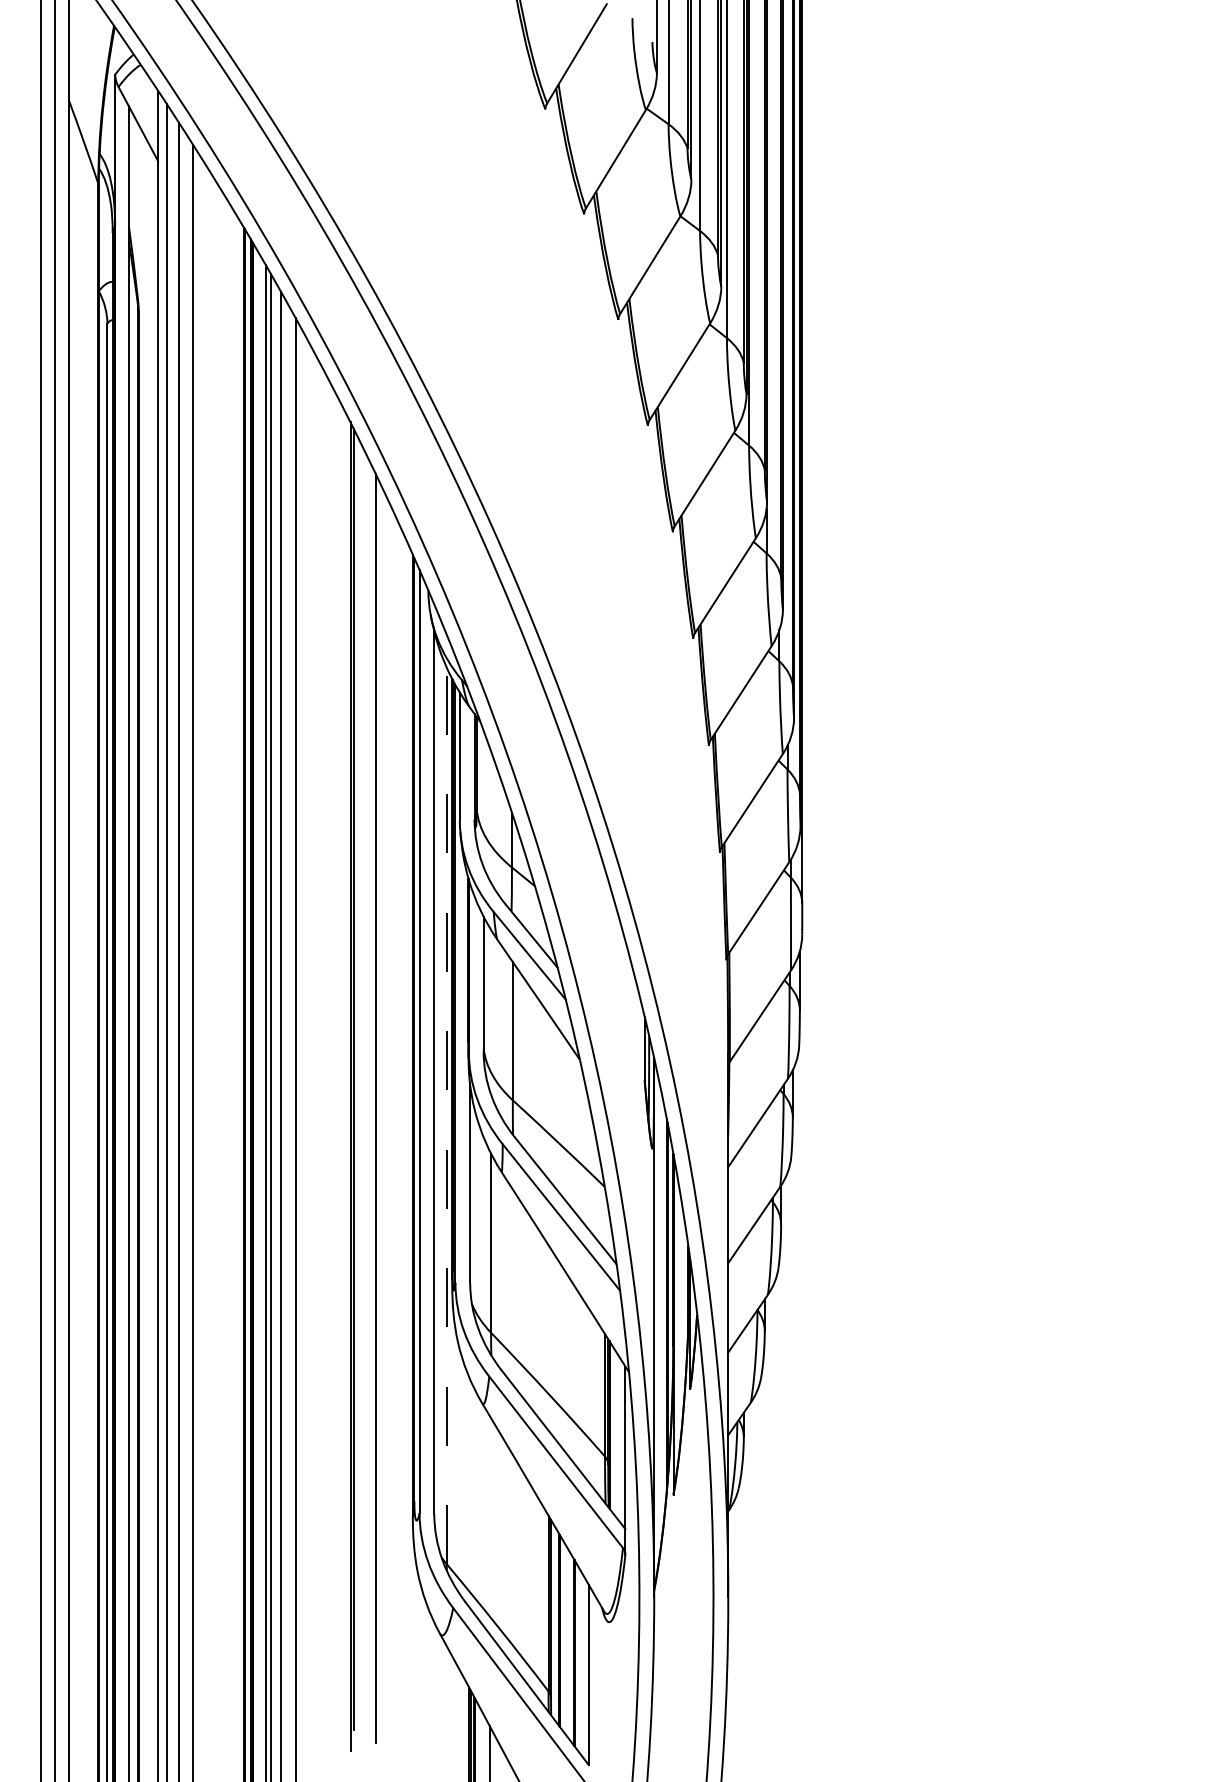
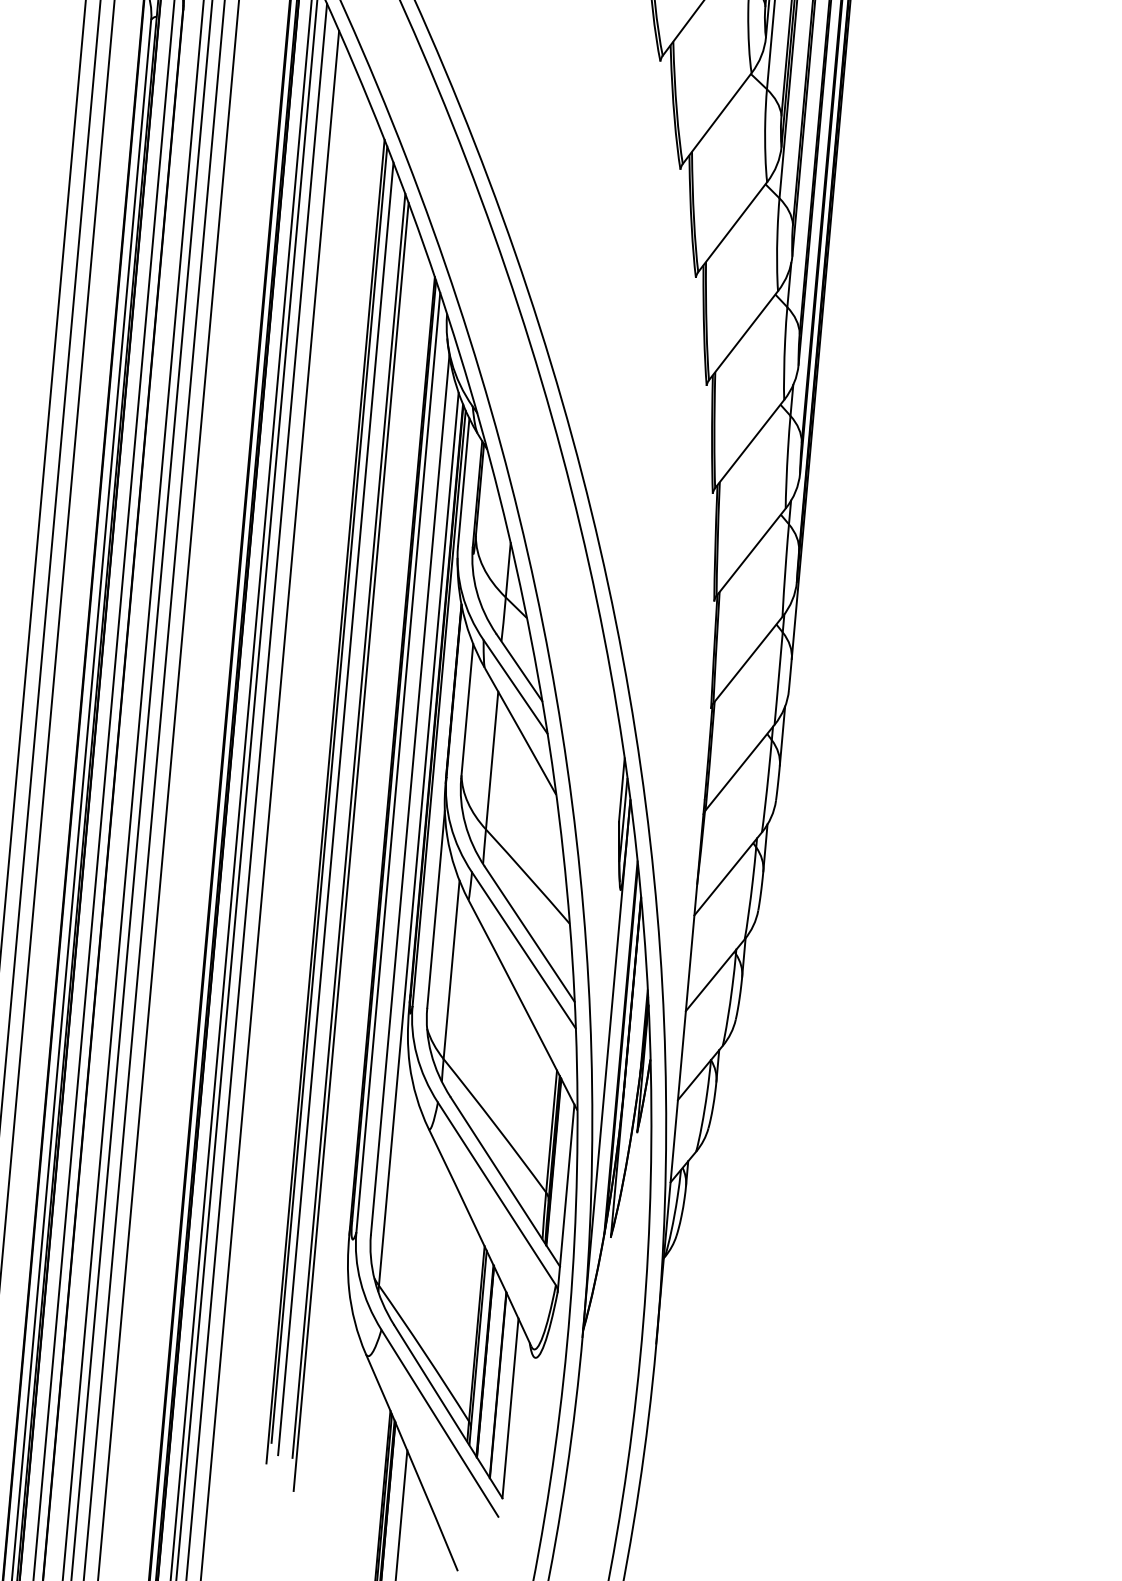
line: (361, 1092) -> (335, 808), added
line: (446, 1115) -> (418, 838), dashed -> solid
line: (380, 1129) -> (351, 846), added

